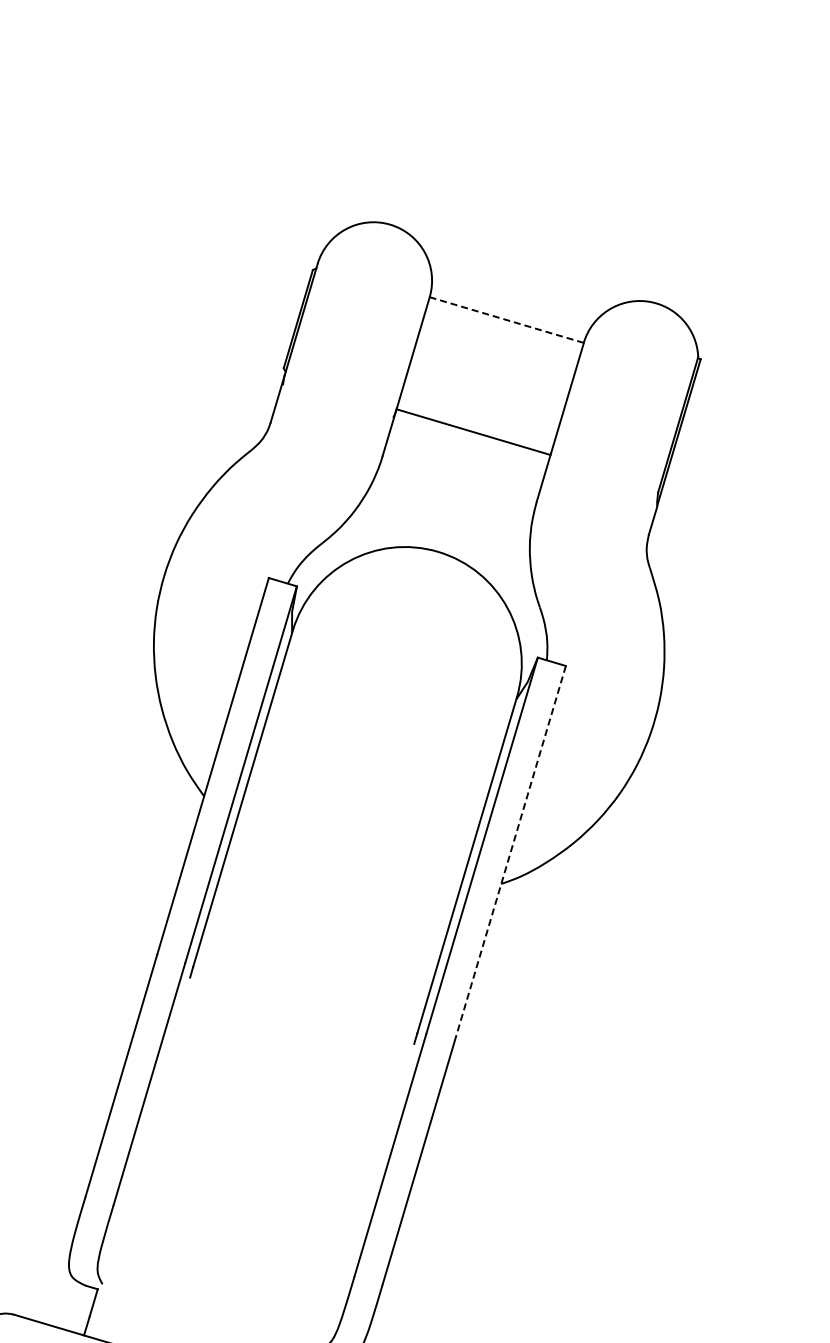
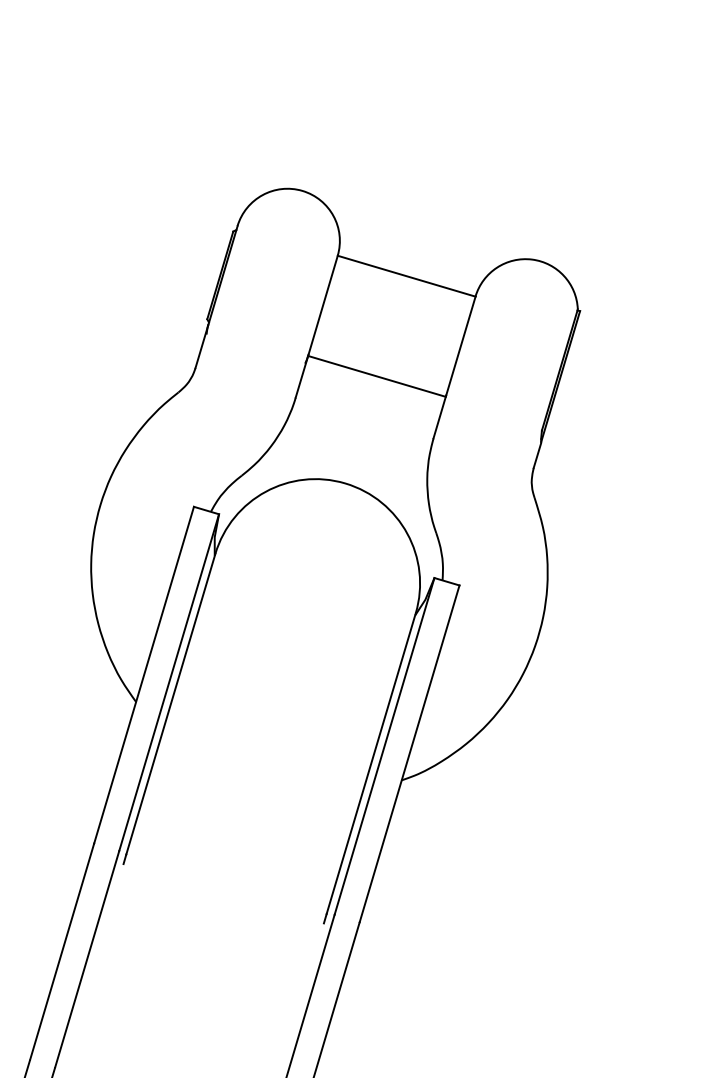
line: (506, 319) -> (406, 275), dashed -> solid
line: (509, 854) -> (409, 753), dashed -> solid

